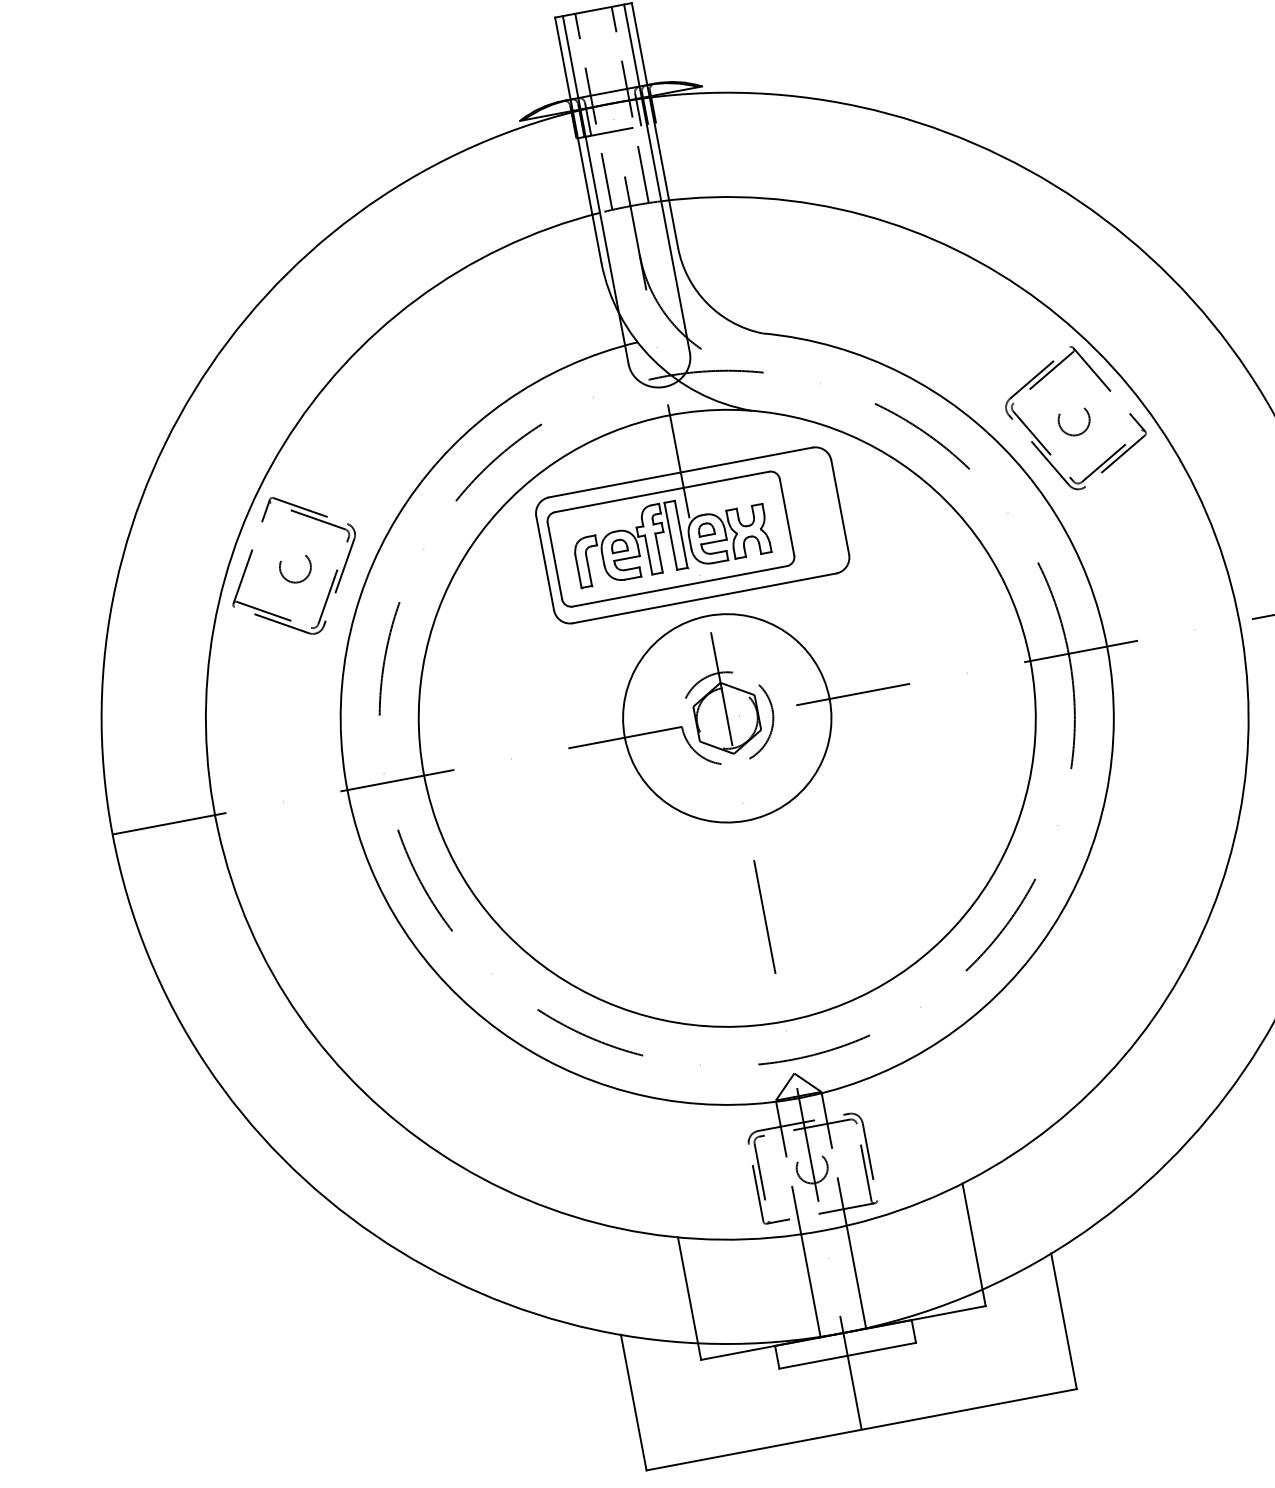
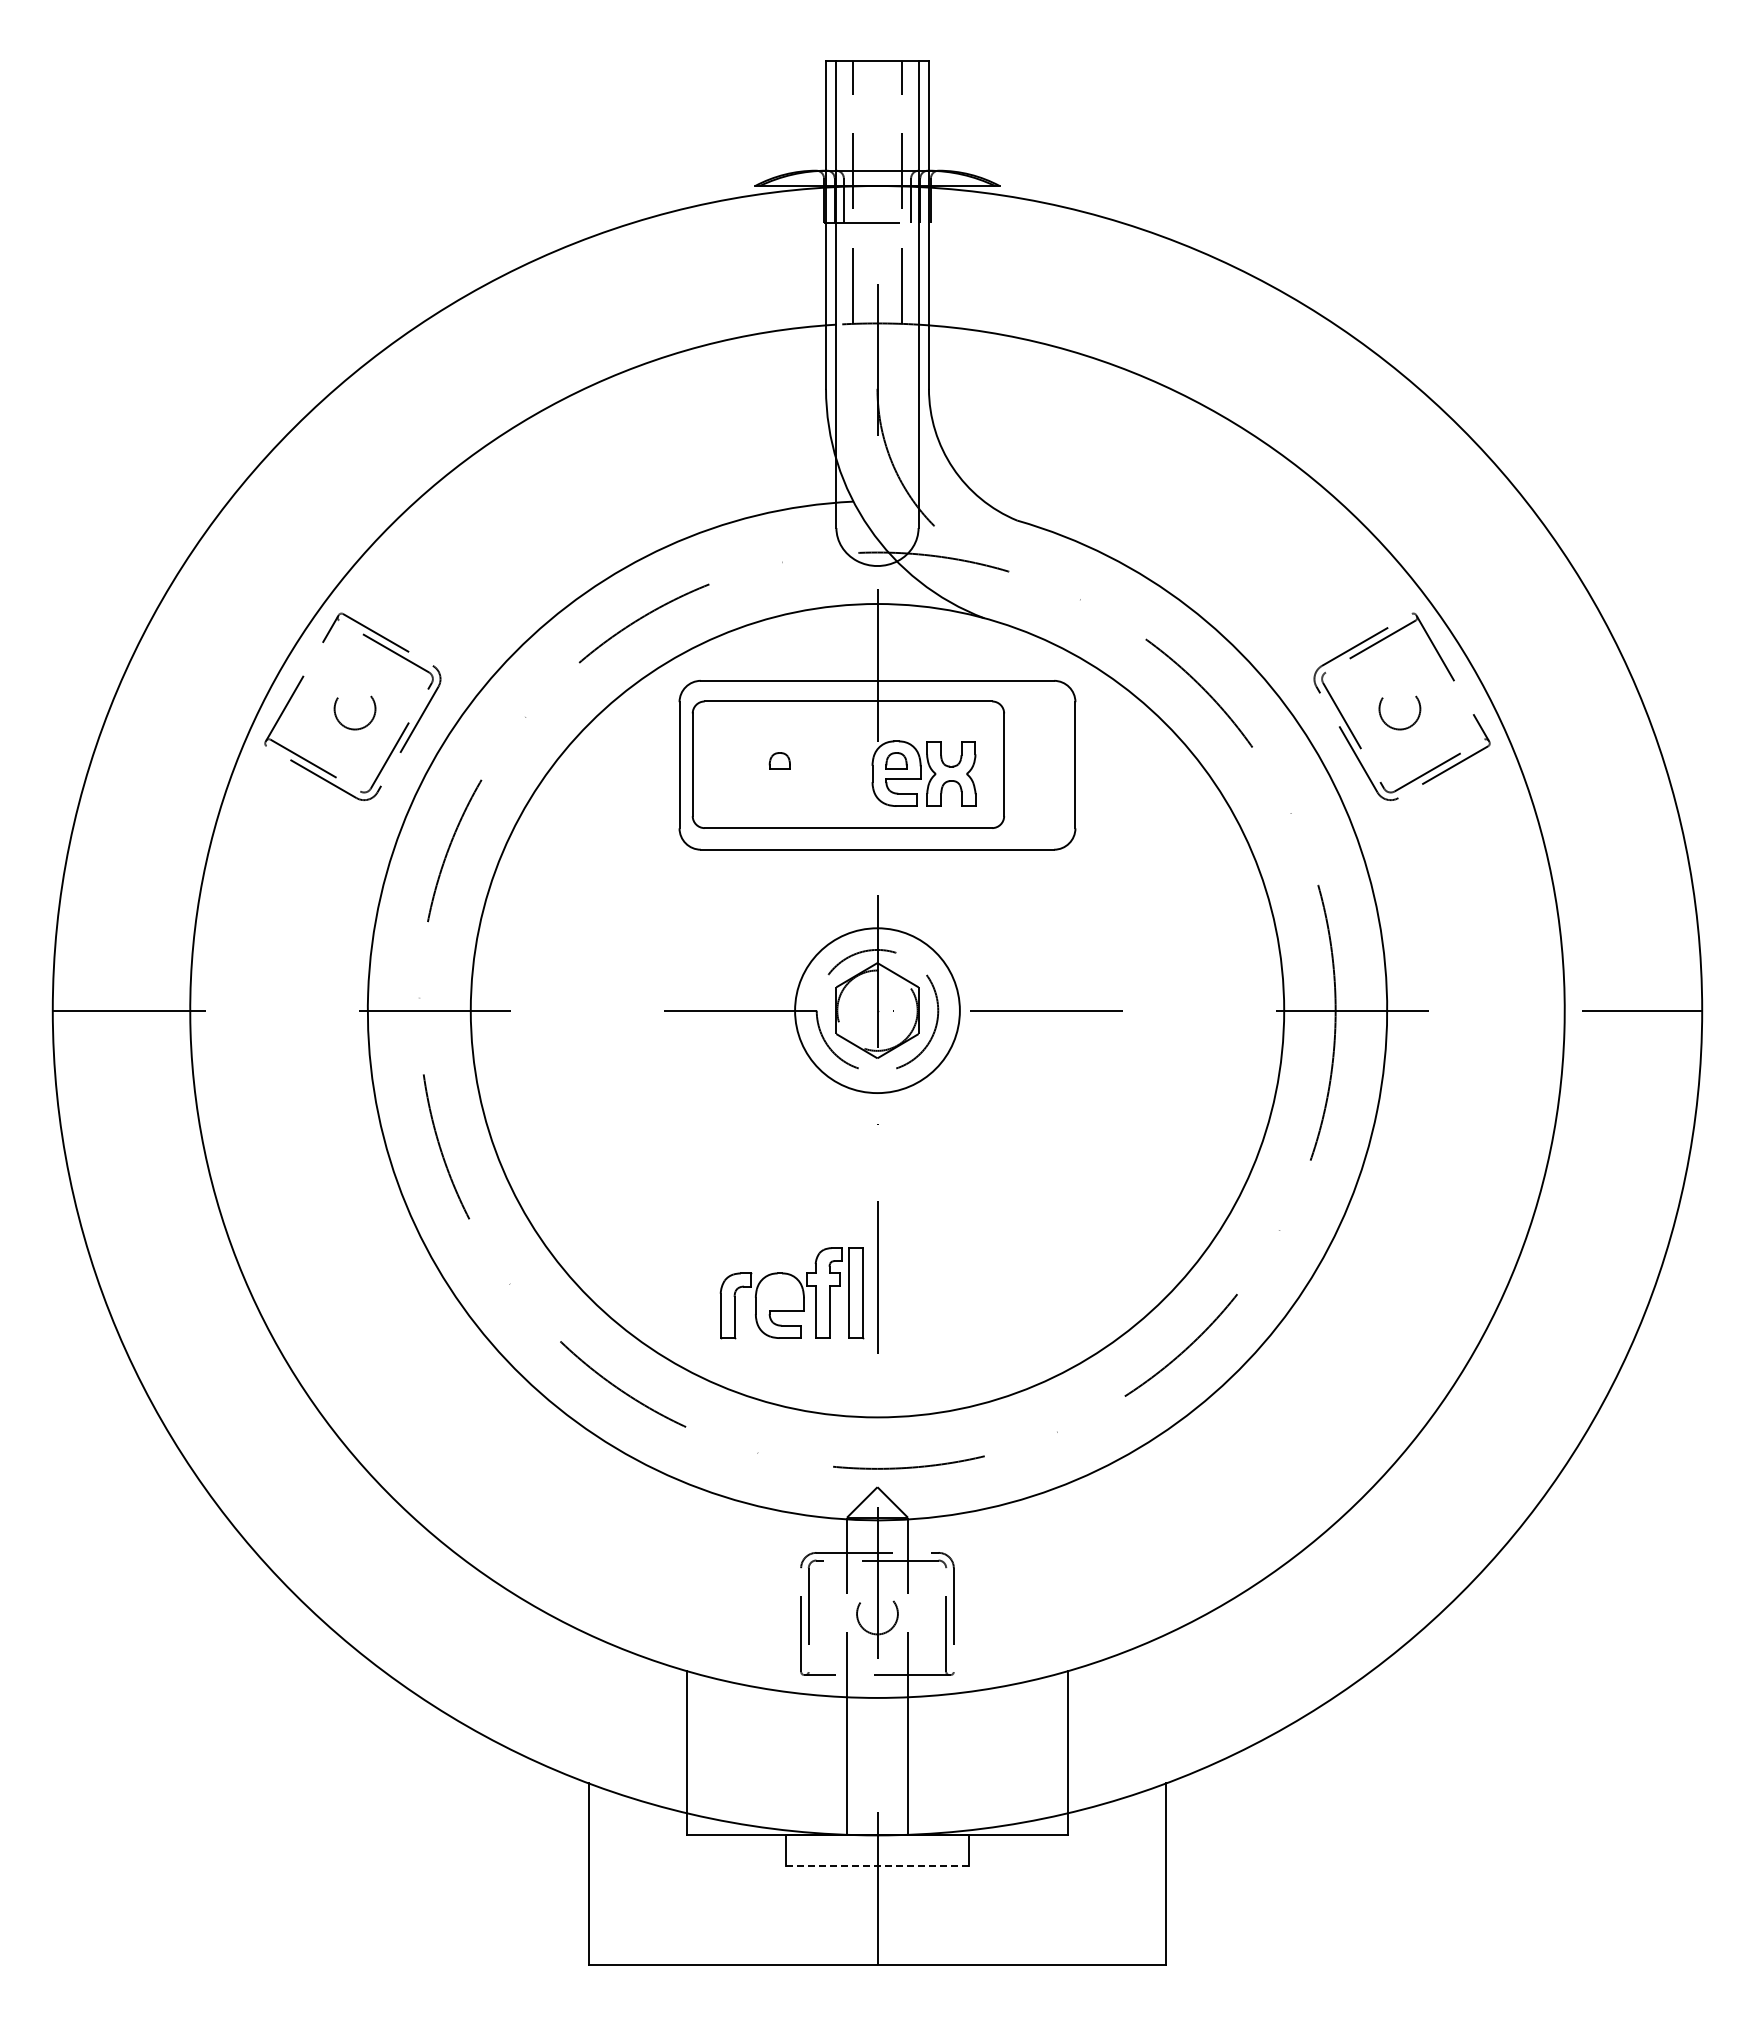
part: (628, 544) -> (791, 1293), moved
circle: (727, 718) -> (877, 1010), size x0.6
line: (847, 1355) -> (877, 1865), solid -> dashed

